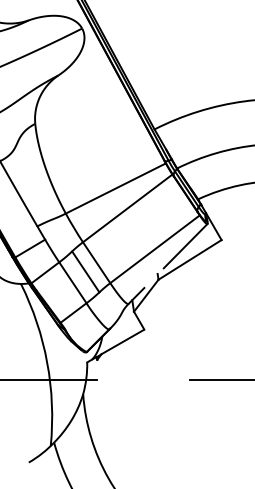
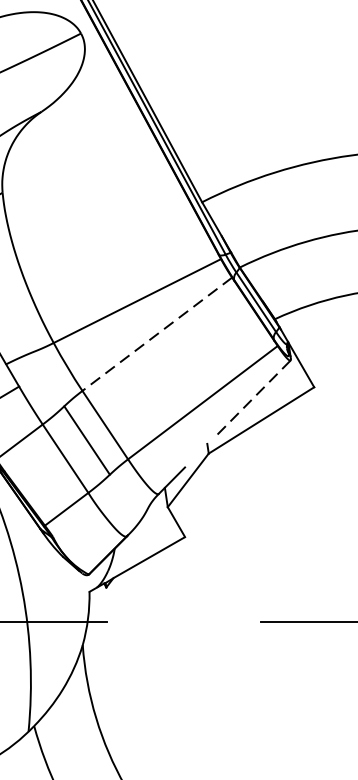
line: (127, 208) -> (156, 334), solid -> dashed
line: (186, 245) -> (255, 396), solid -> dashed

